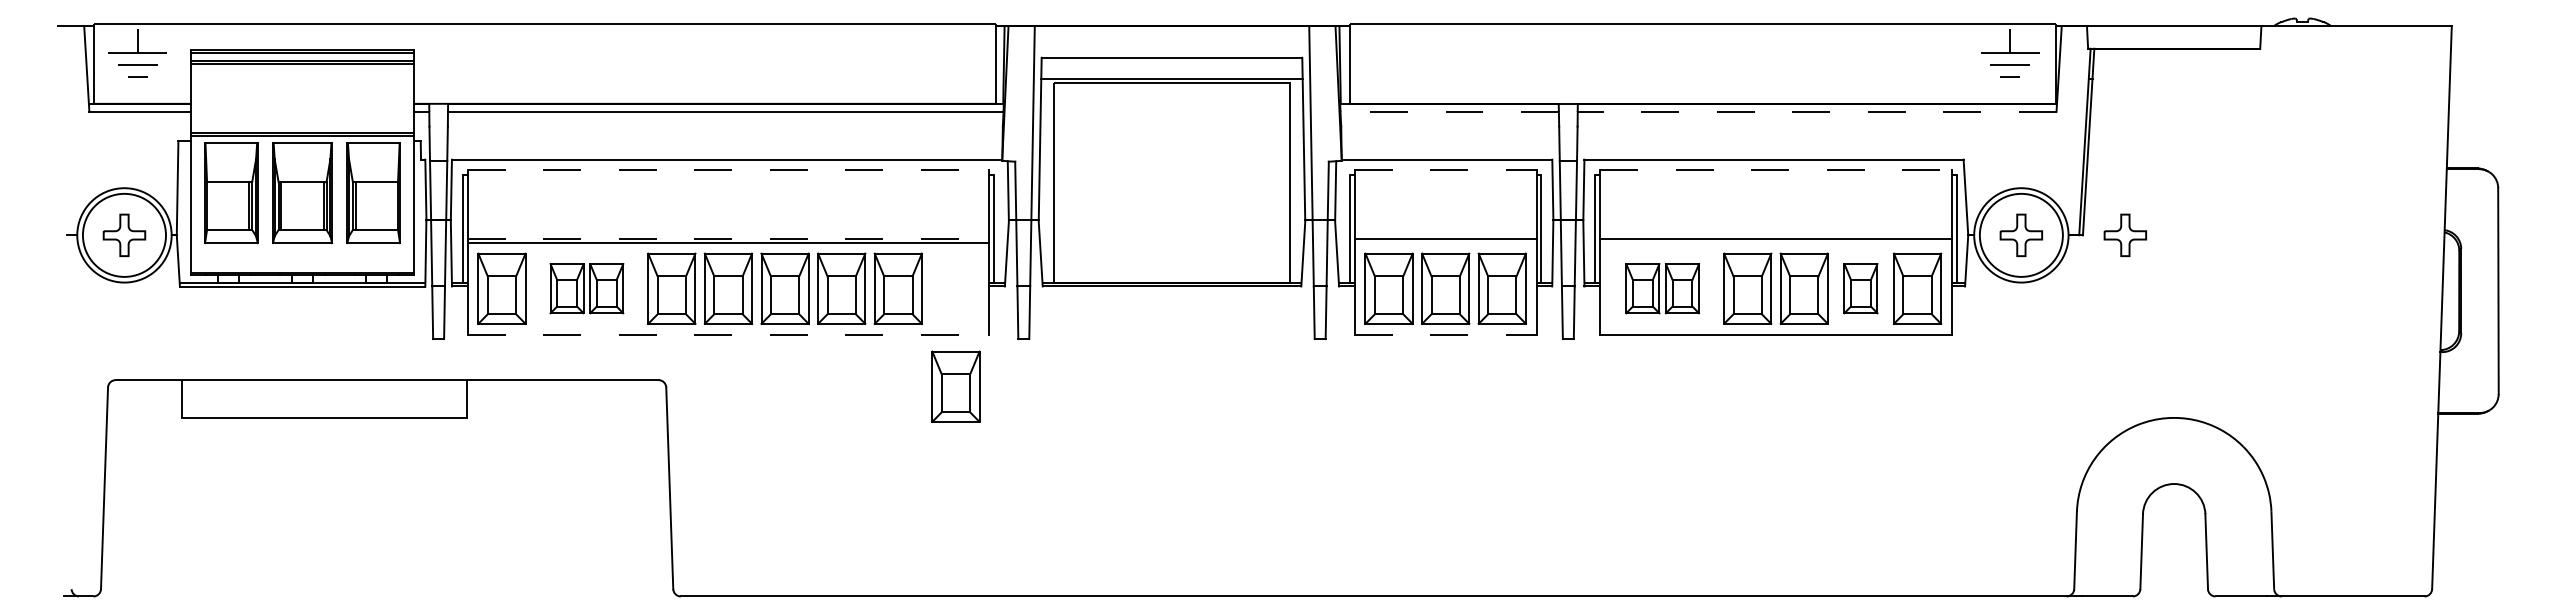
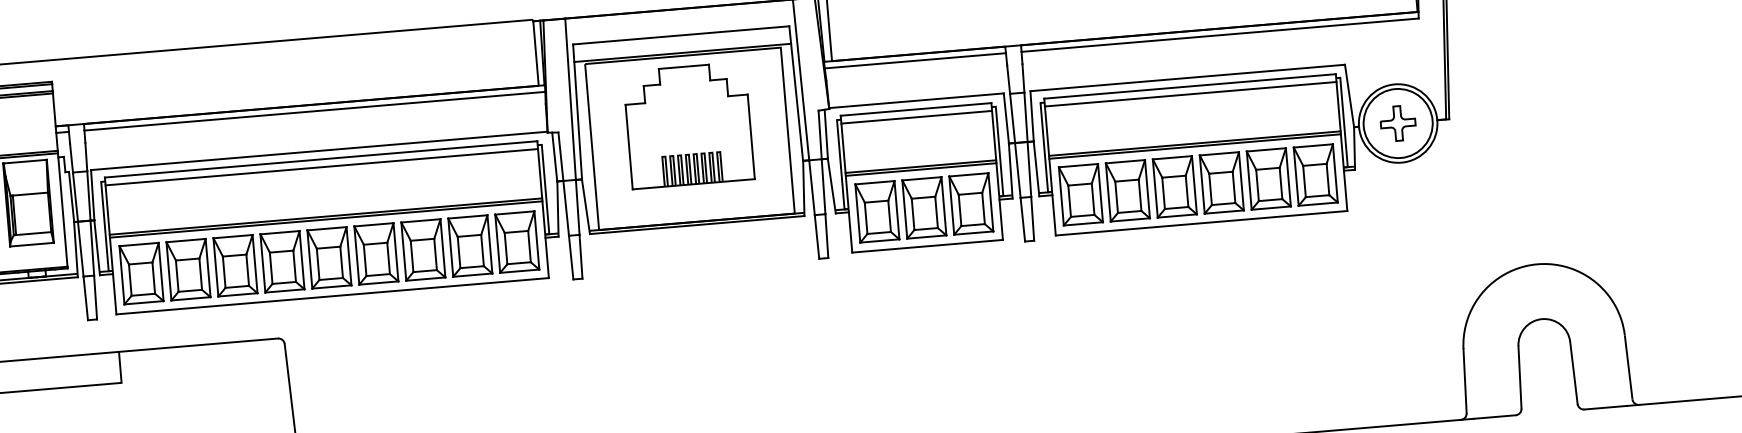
line: (1449, 111) -> (915, 60), dashed -> solid
line: (1816, 111) -> (1219, 35), dashed -> solid
part: (1171, 166) -> (688, 125), added
line: (728, 170) -> (321, 159), dashed -> solid
line: (1445, 170) -> (915, 109), dashed -> solid
line: (1775, 170) -> (1189, 86), dashed -> solid
line: (728, 179) -> (321, 167), added
line: (1445, 179) -> (916, 117), added
line: (1775, 179) -> (1190, 94), added
part: (2124, 234) -> (1483, 115), removed
line: (728, 238) -> (325, 216), dashed -> solid
line: (1445, 242) -> (920, 169), added
line: (1775, 242) -> (1194, 146), added
part: (586, 288) -> (211, 267), size x1.43
part: (1662, 288) -> (1104, 192), size x1.43
part: (1860, 288) -> (1268, 178), size x1.43
line: (728, 335) -> (332, 296), dashed -> solid
line: (1445, 335) -> (927, 246), dashed -> solid
part: (955, 386) -> (516, 241), moved

